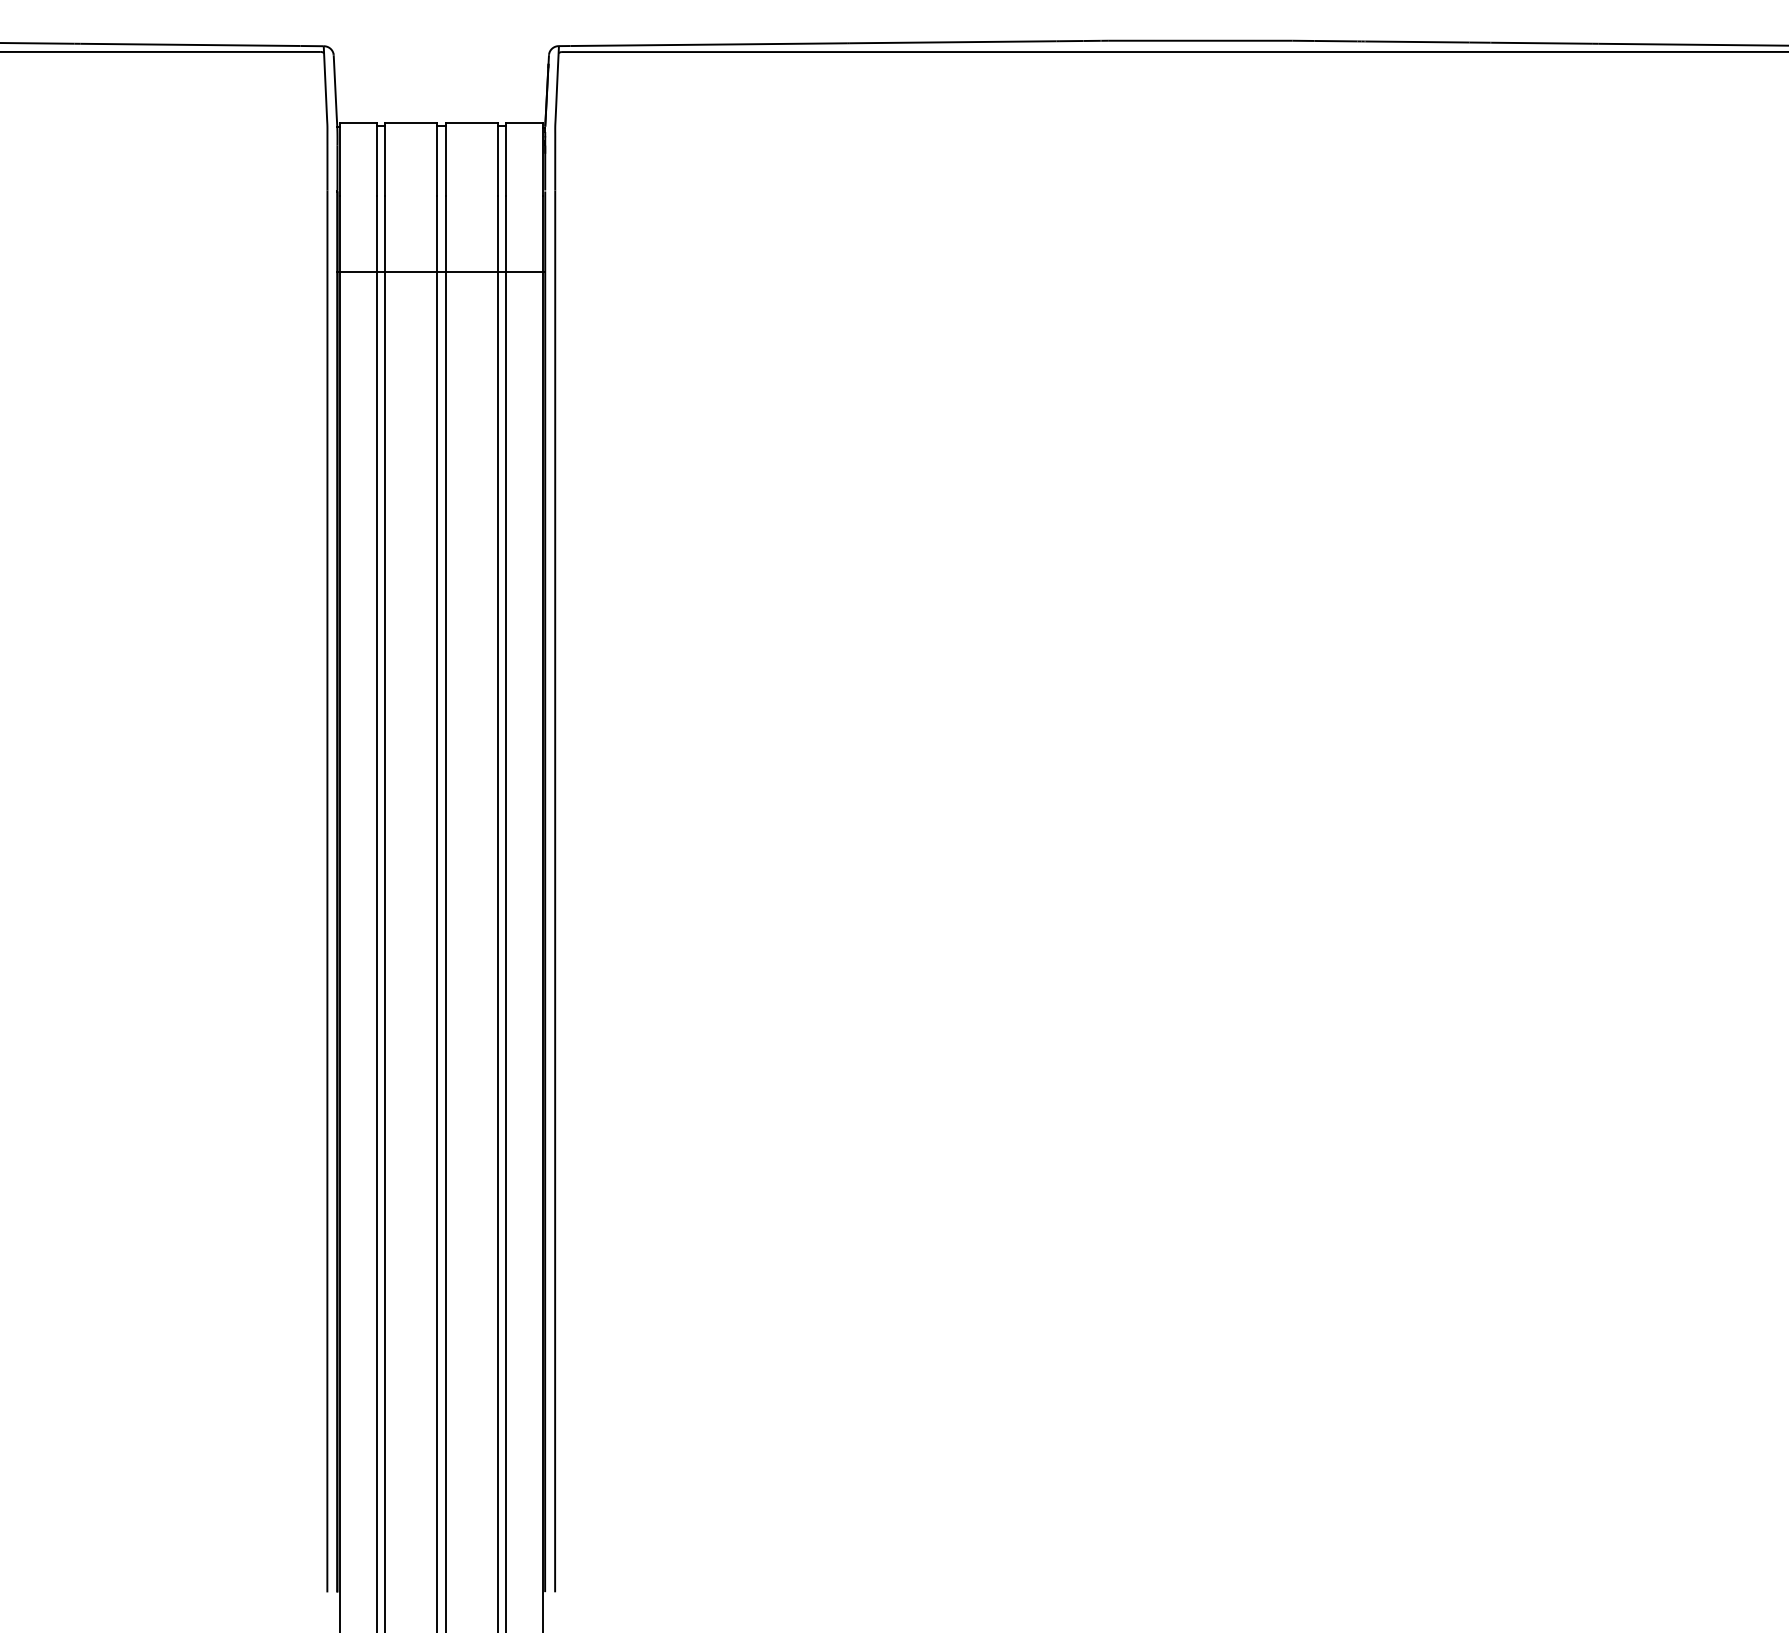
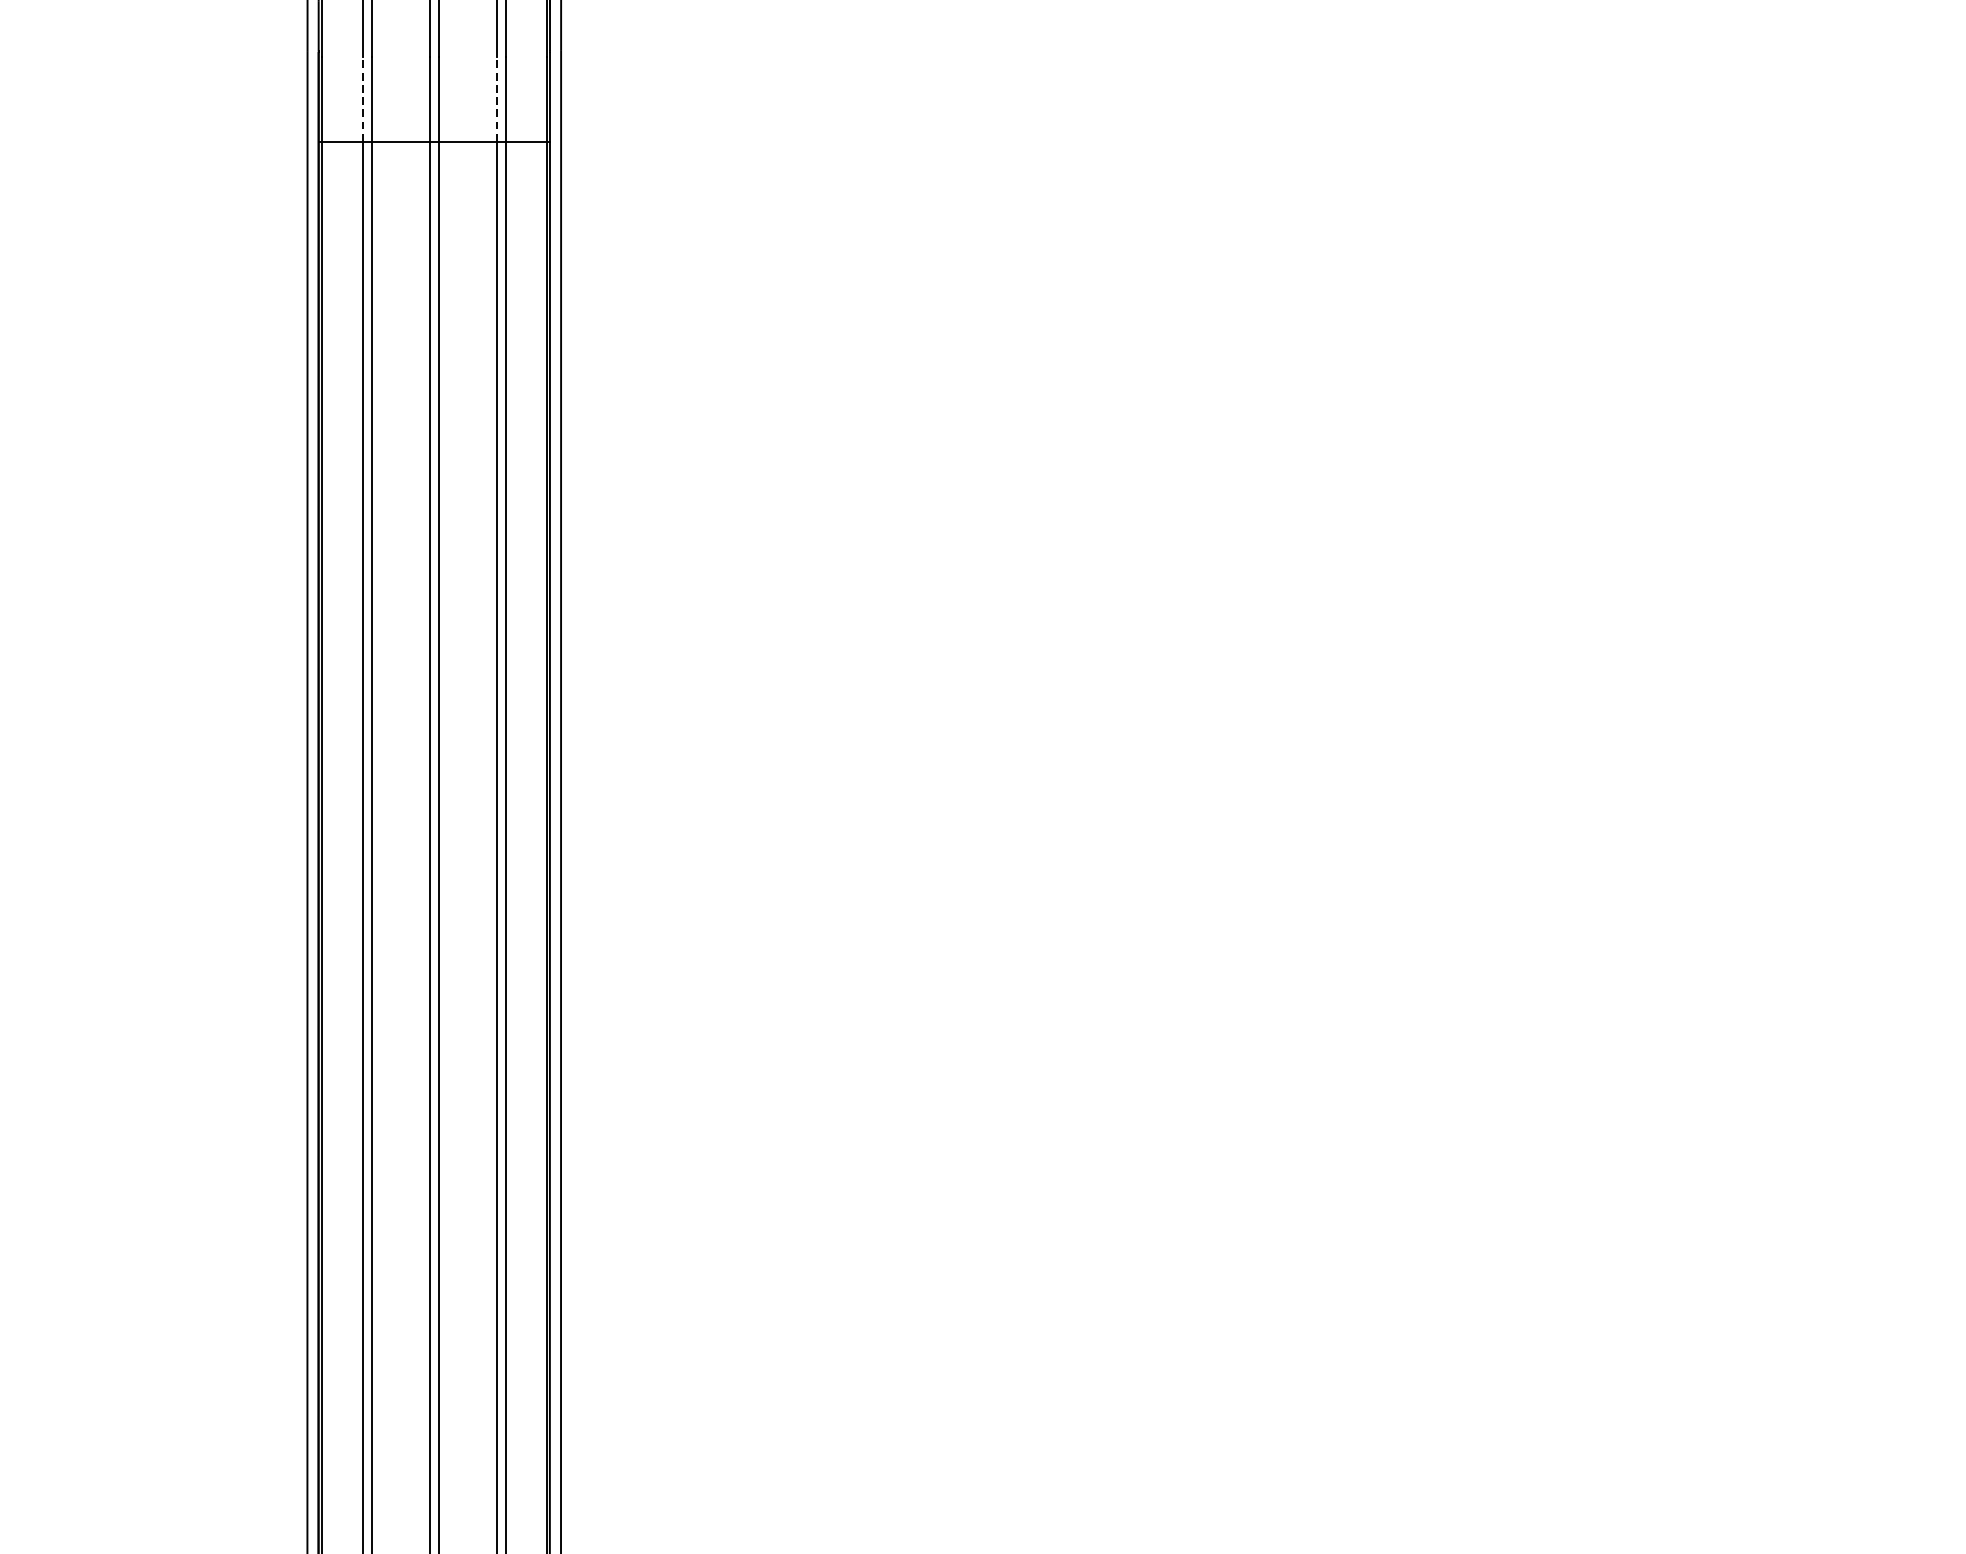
line: (377, 233) -> (363, 98), solid -> dashed
line: (497, 233) -> (496, 98), solid -> dashed

